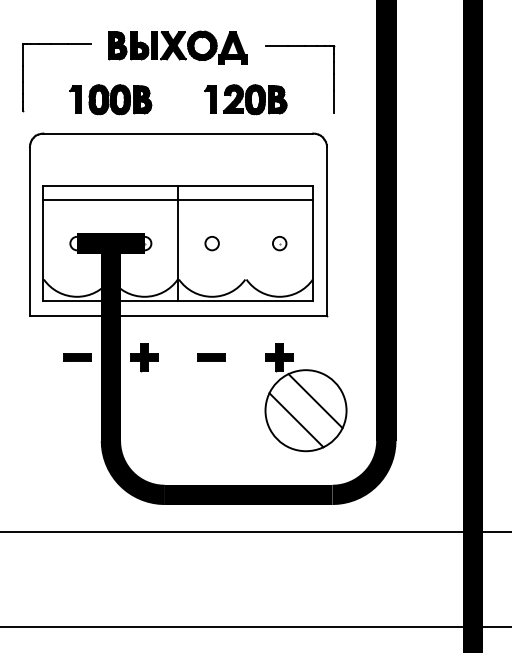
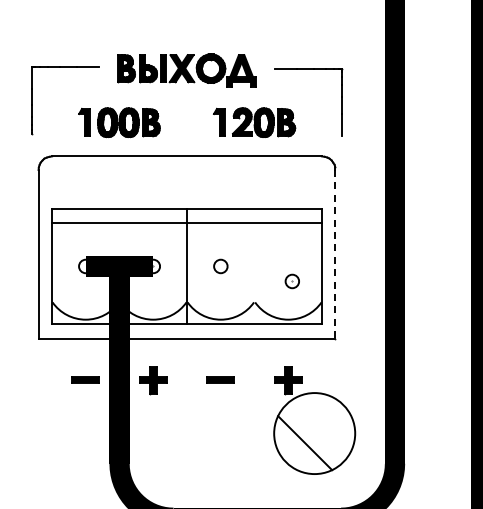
line: (326, 232) -> (335, 255), solid -> dashed
part: (279, 243) -> (292, 281), moved
line: (315, 401) -> (324, 424), removed

